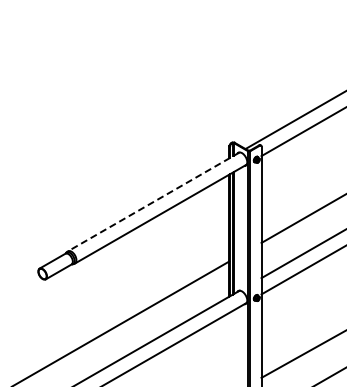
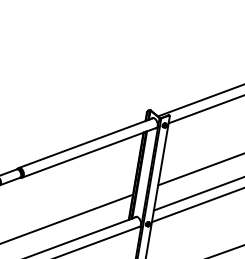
line: (153, 202) -> (85, 143), dashed -> solid

